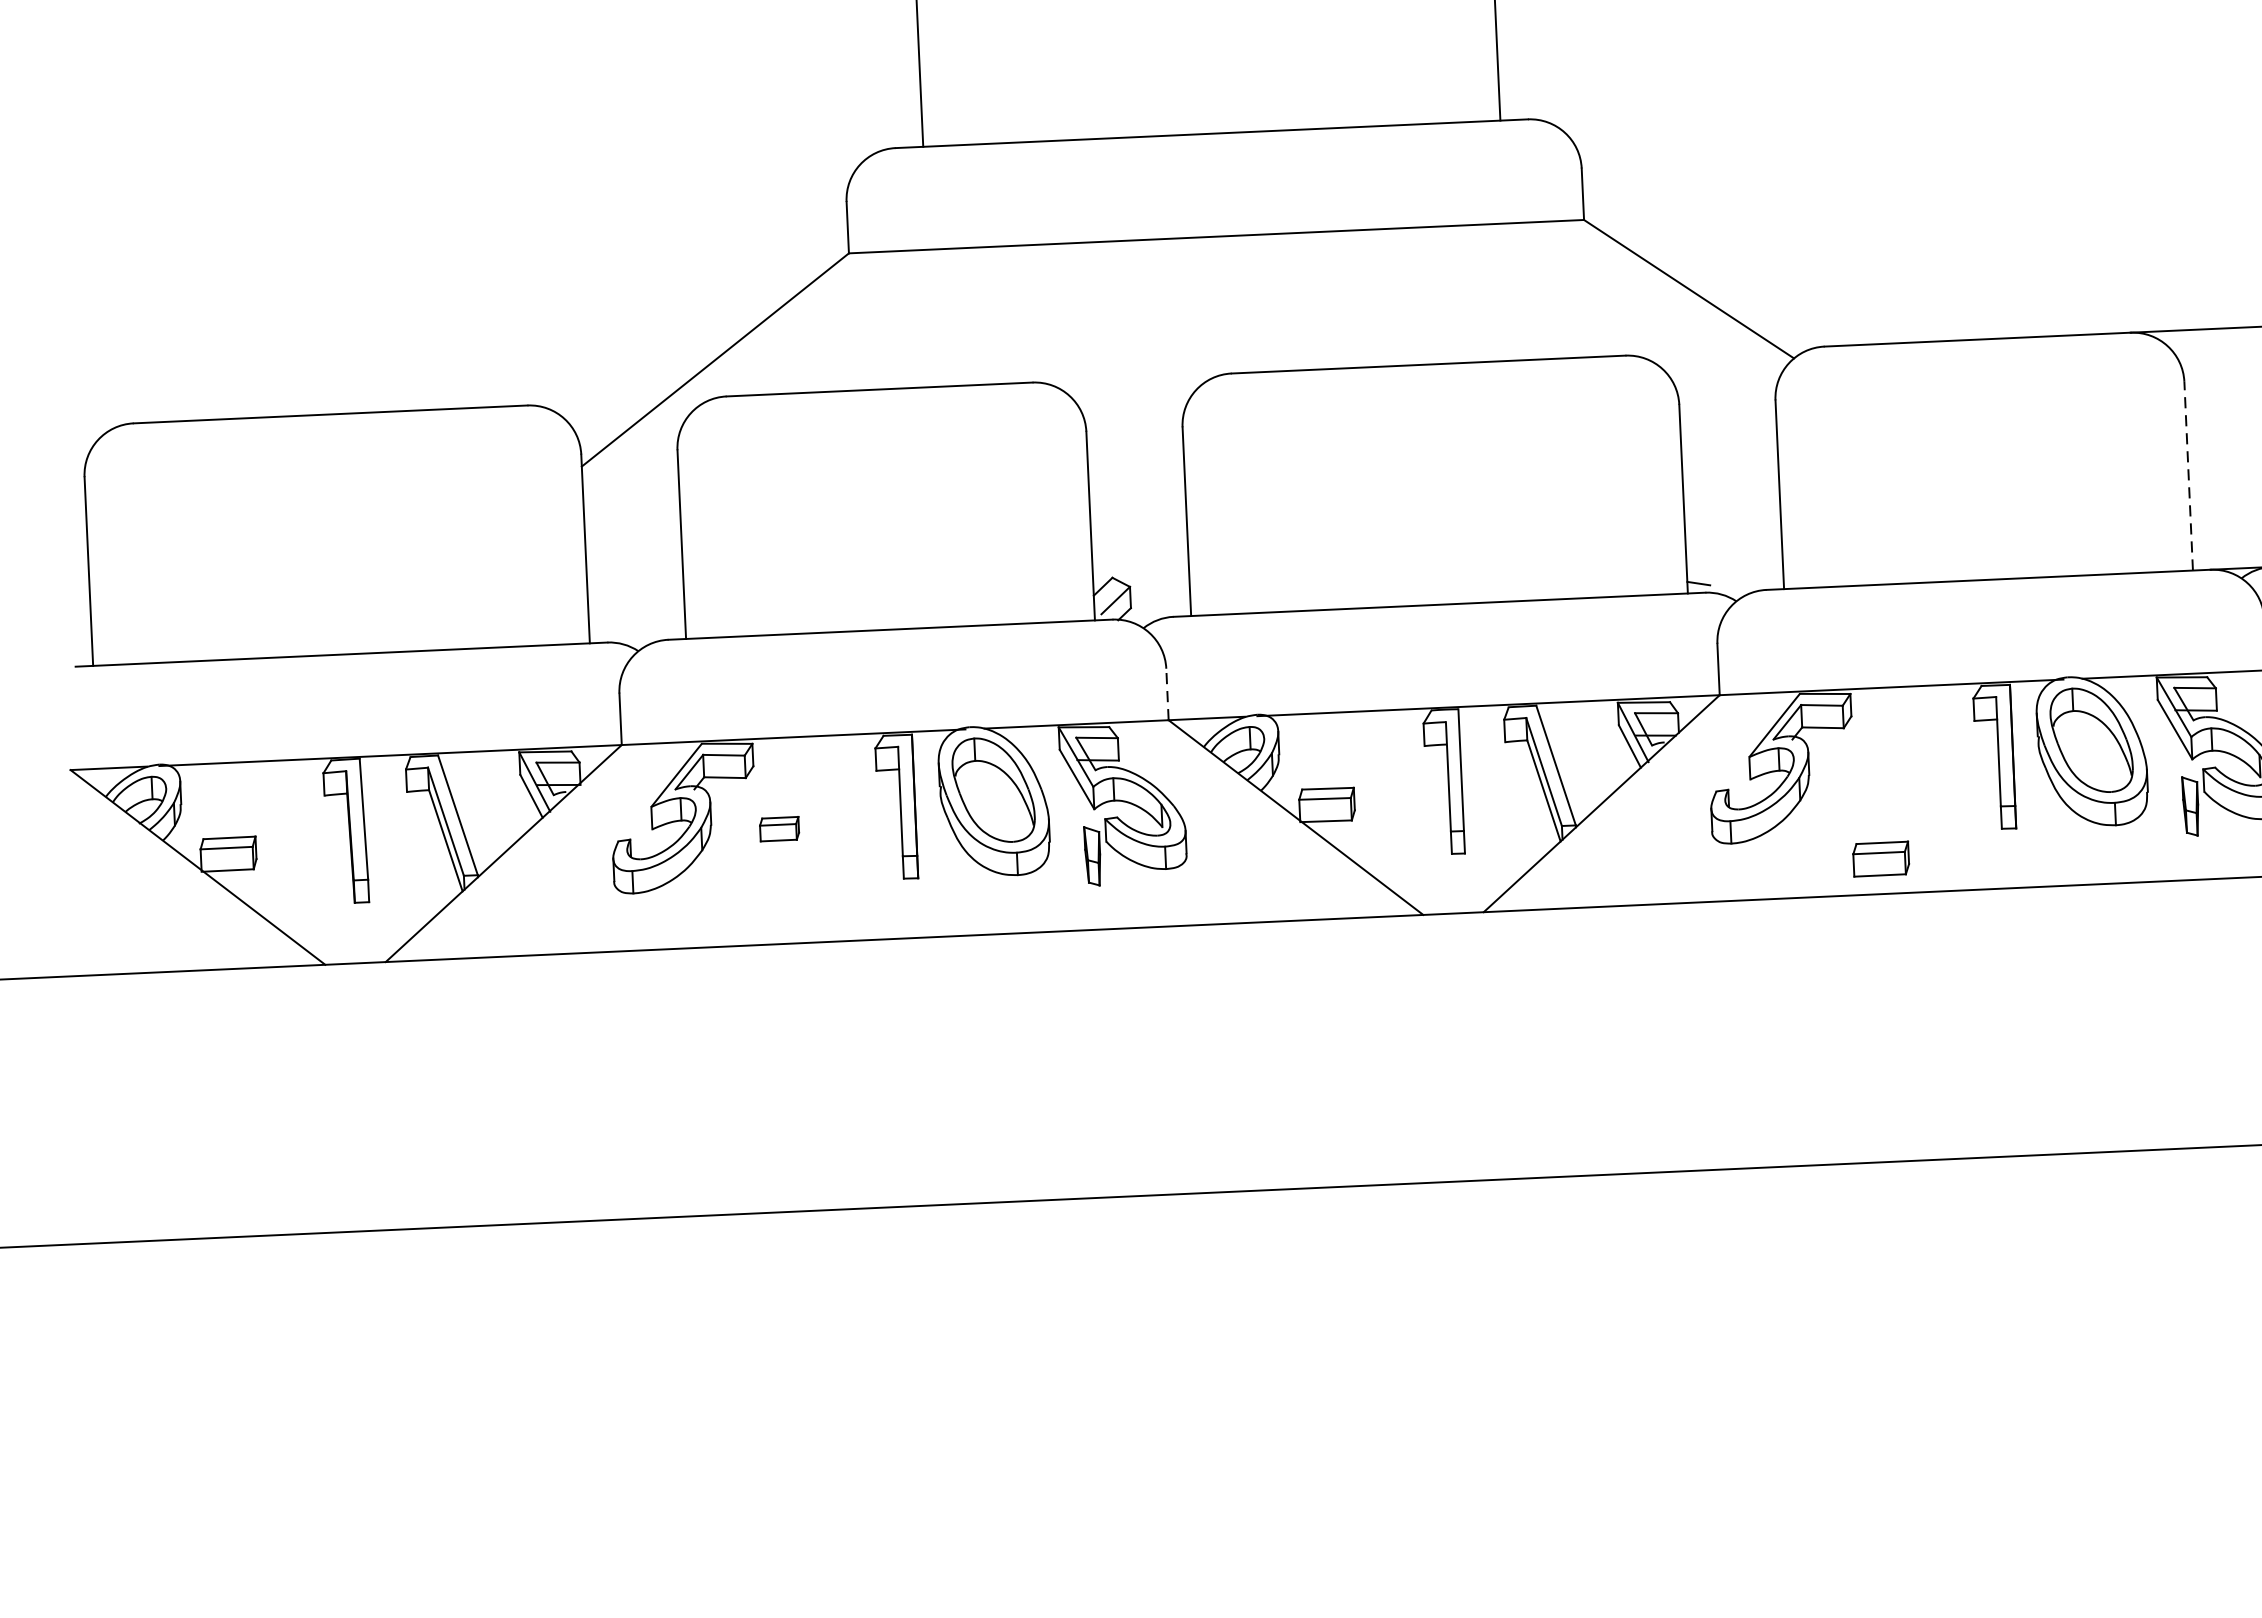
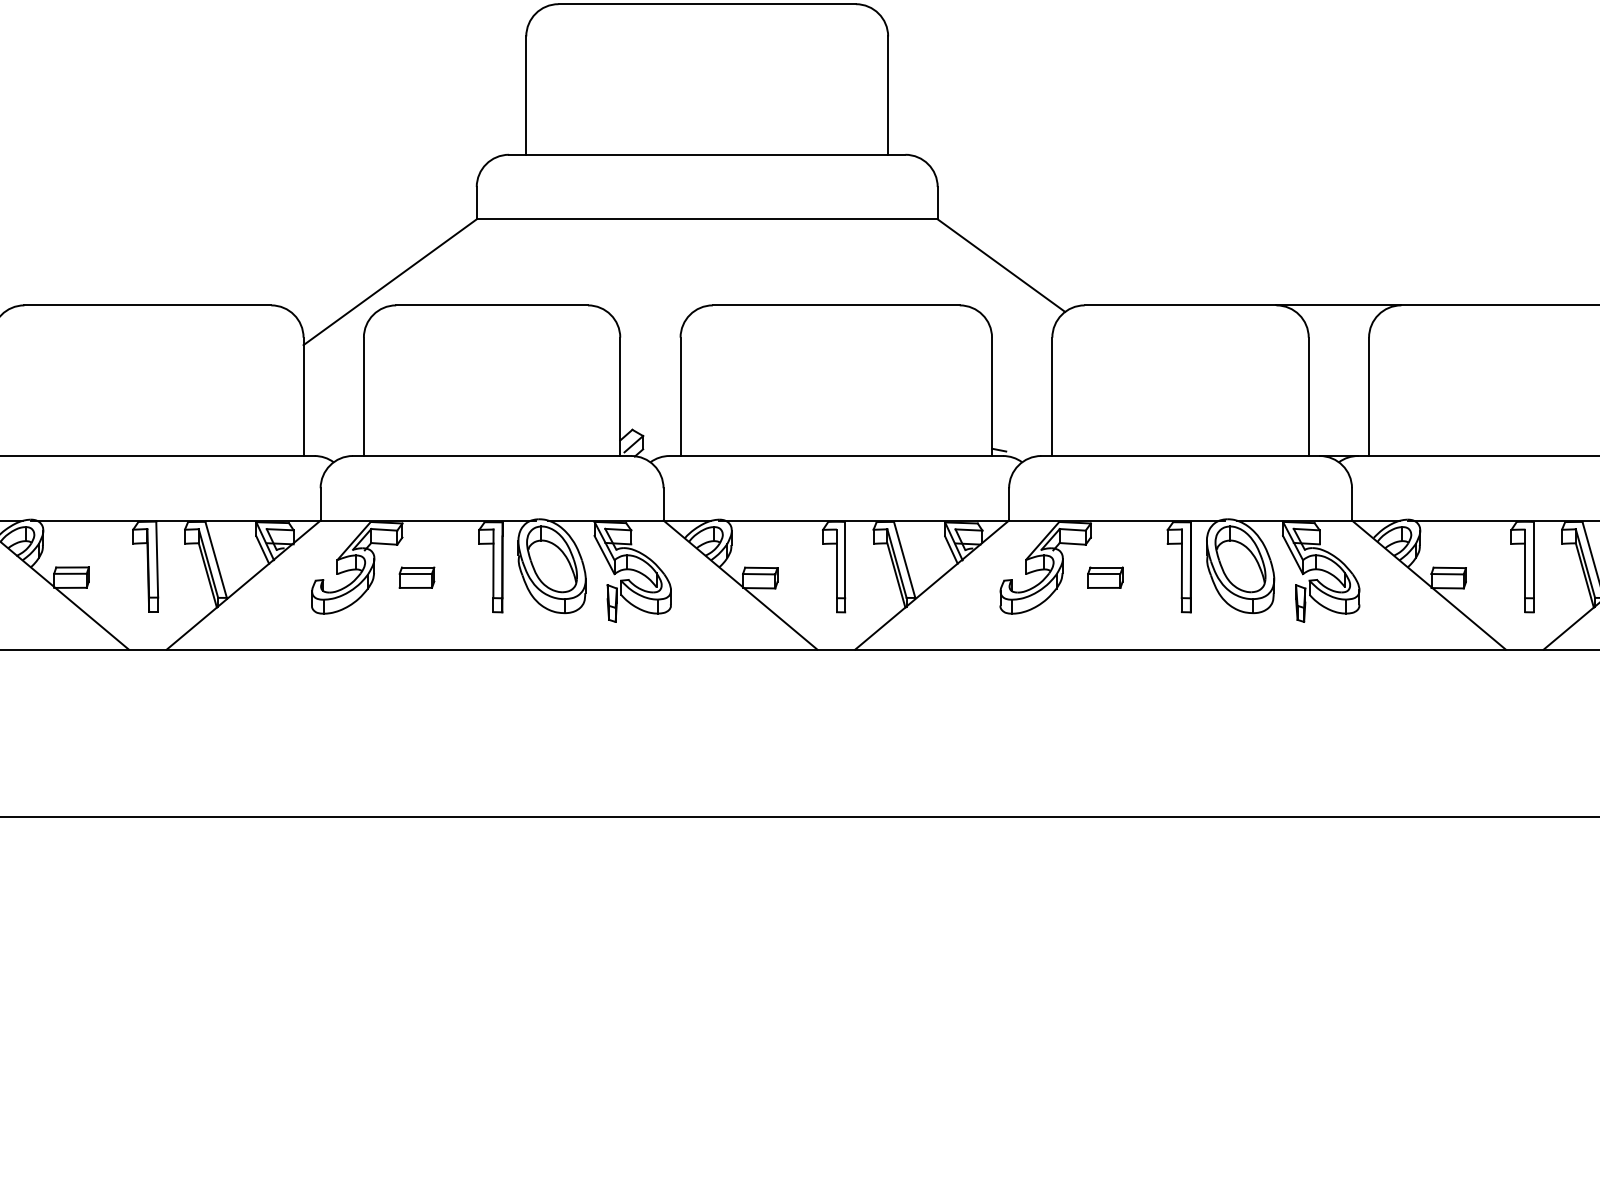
line: (2188, 475) -> (1308, 396), dashed -> solid
line: (1167, 693) -> (663, 503), dashed -> solid
part: (778, 828) -> (416, 577), size x1.43
part: (1881, 858) -> (1105, 577), moved

